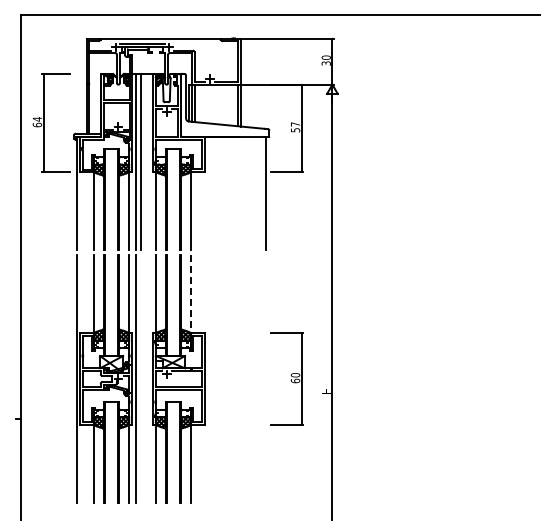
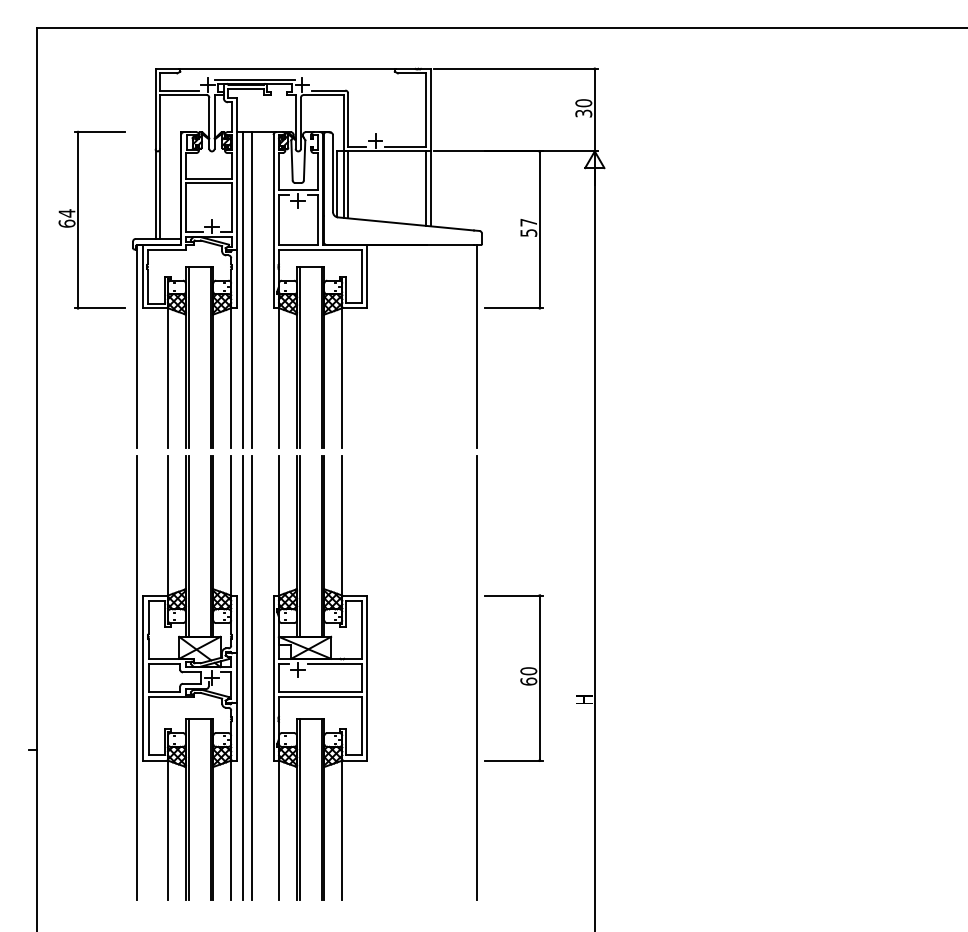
line: (191, 294) -> (342, 526), dashed -> solid
line: (141, 378) -> (253, 677), added
line: (266, 378) -> (476, 677), added

